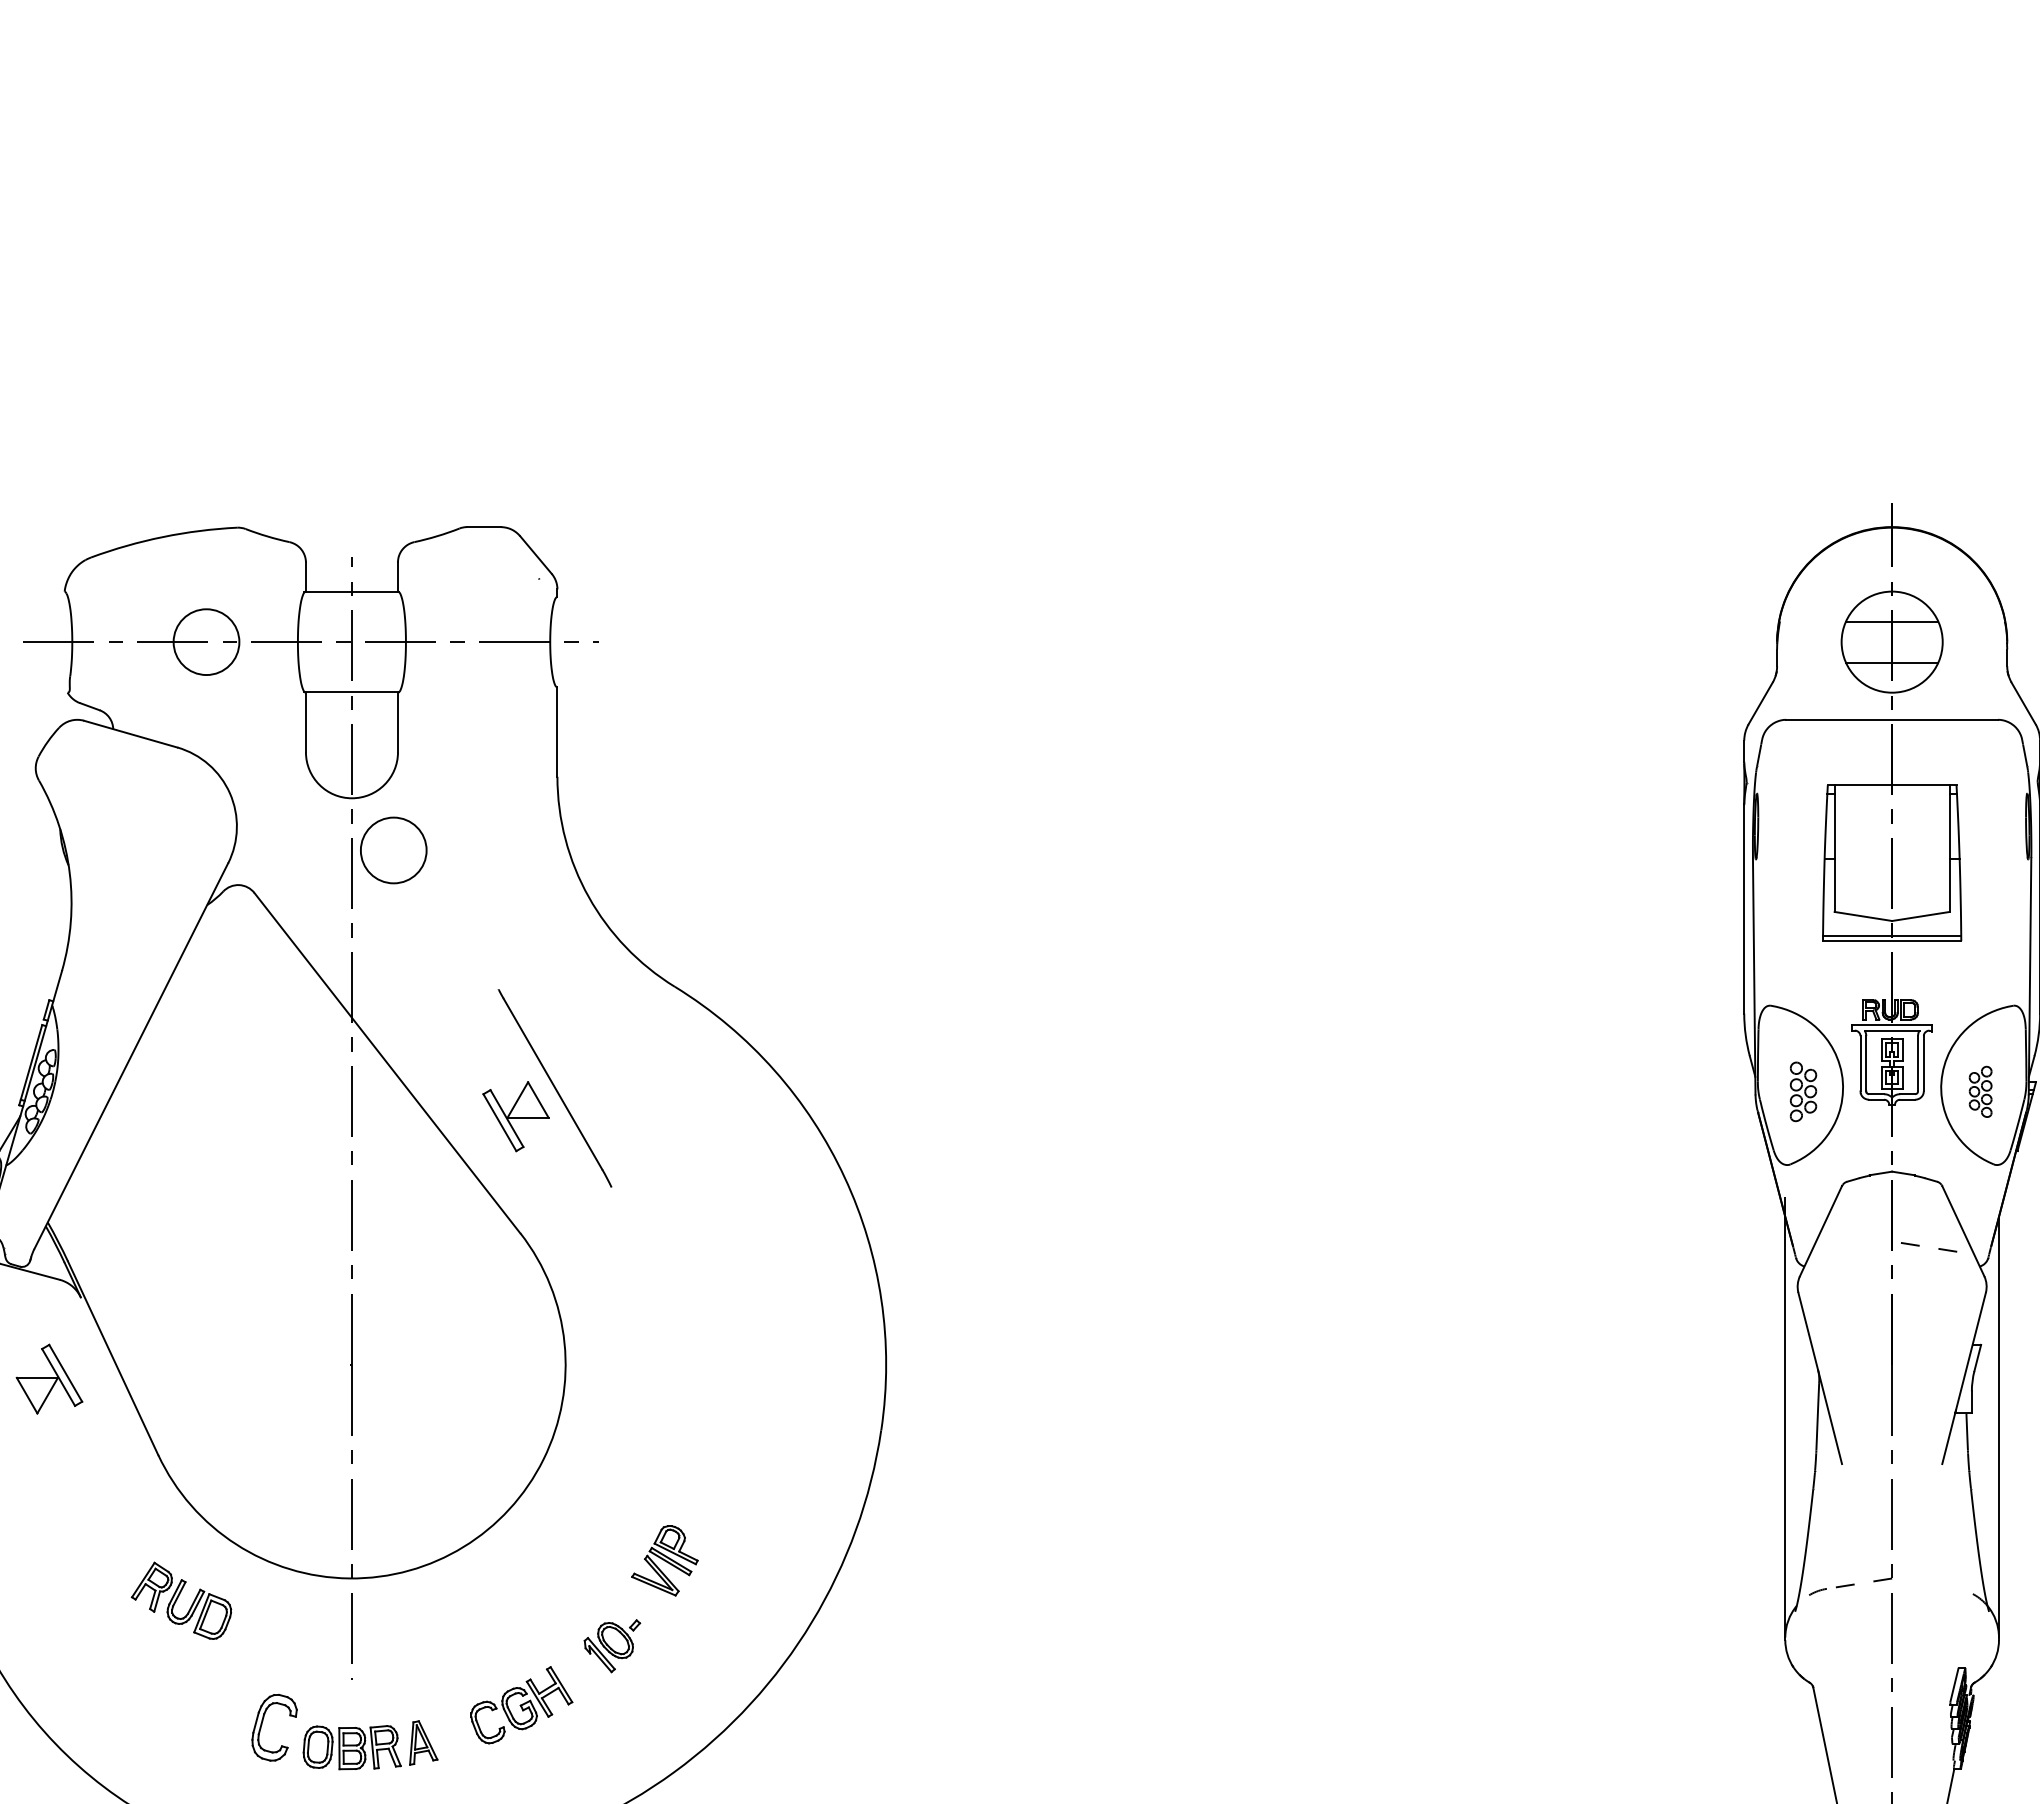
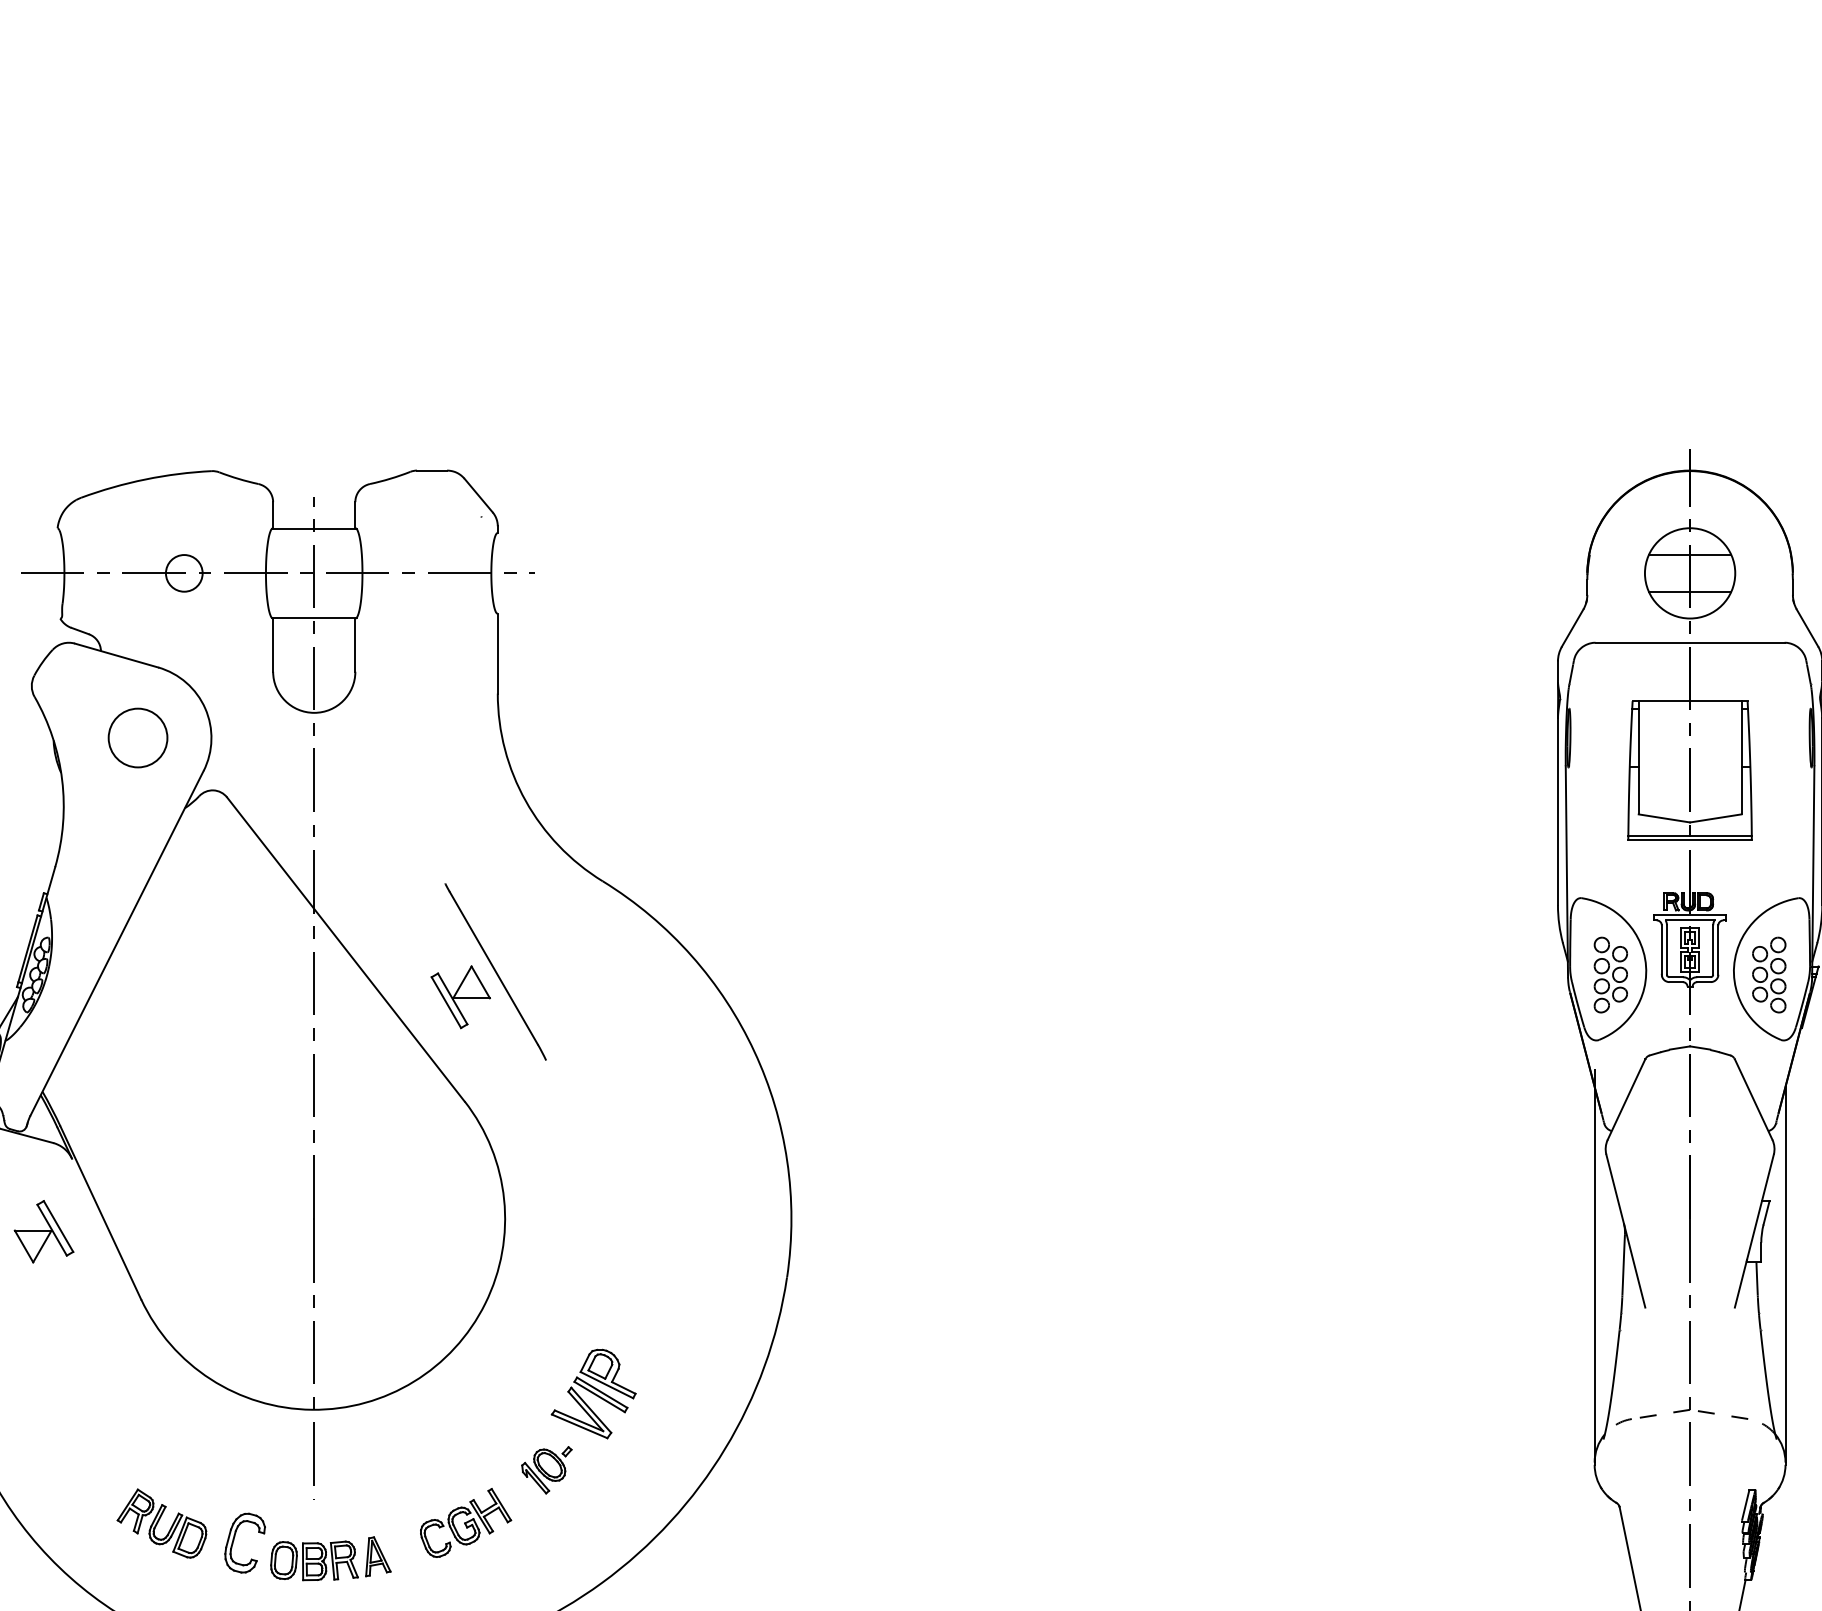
circle: (206, 641) -> (184, 572), size x0.62
circle: (393, 850) -> (137, 738), moved
part: (1803, 1091) -> (1610, 974), size x1.43
part: (1980, 1091) -> (1769, 974), size x1.67
line: (1938, 1248) -> (1731, 1416), moved
part: (664, 1560) -> (593, 1393), size x1.43
part: (181, 1600) -> (161, 1523), moved

